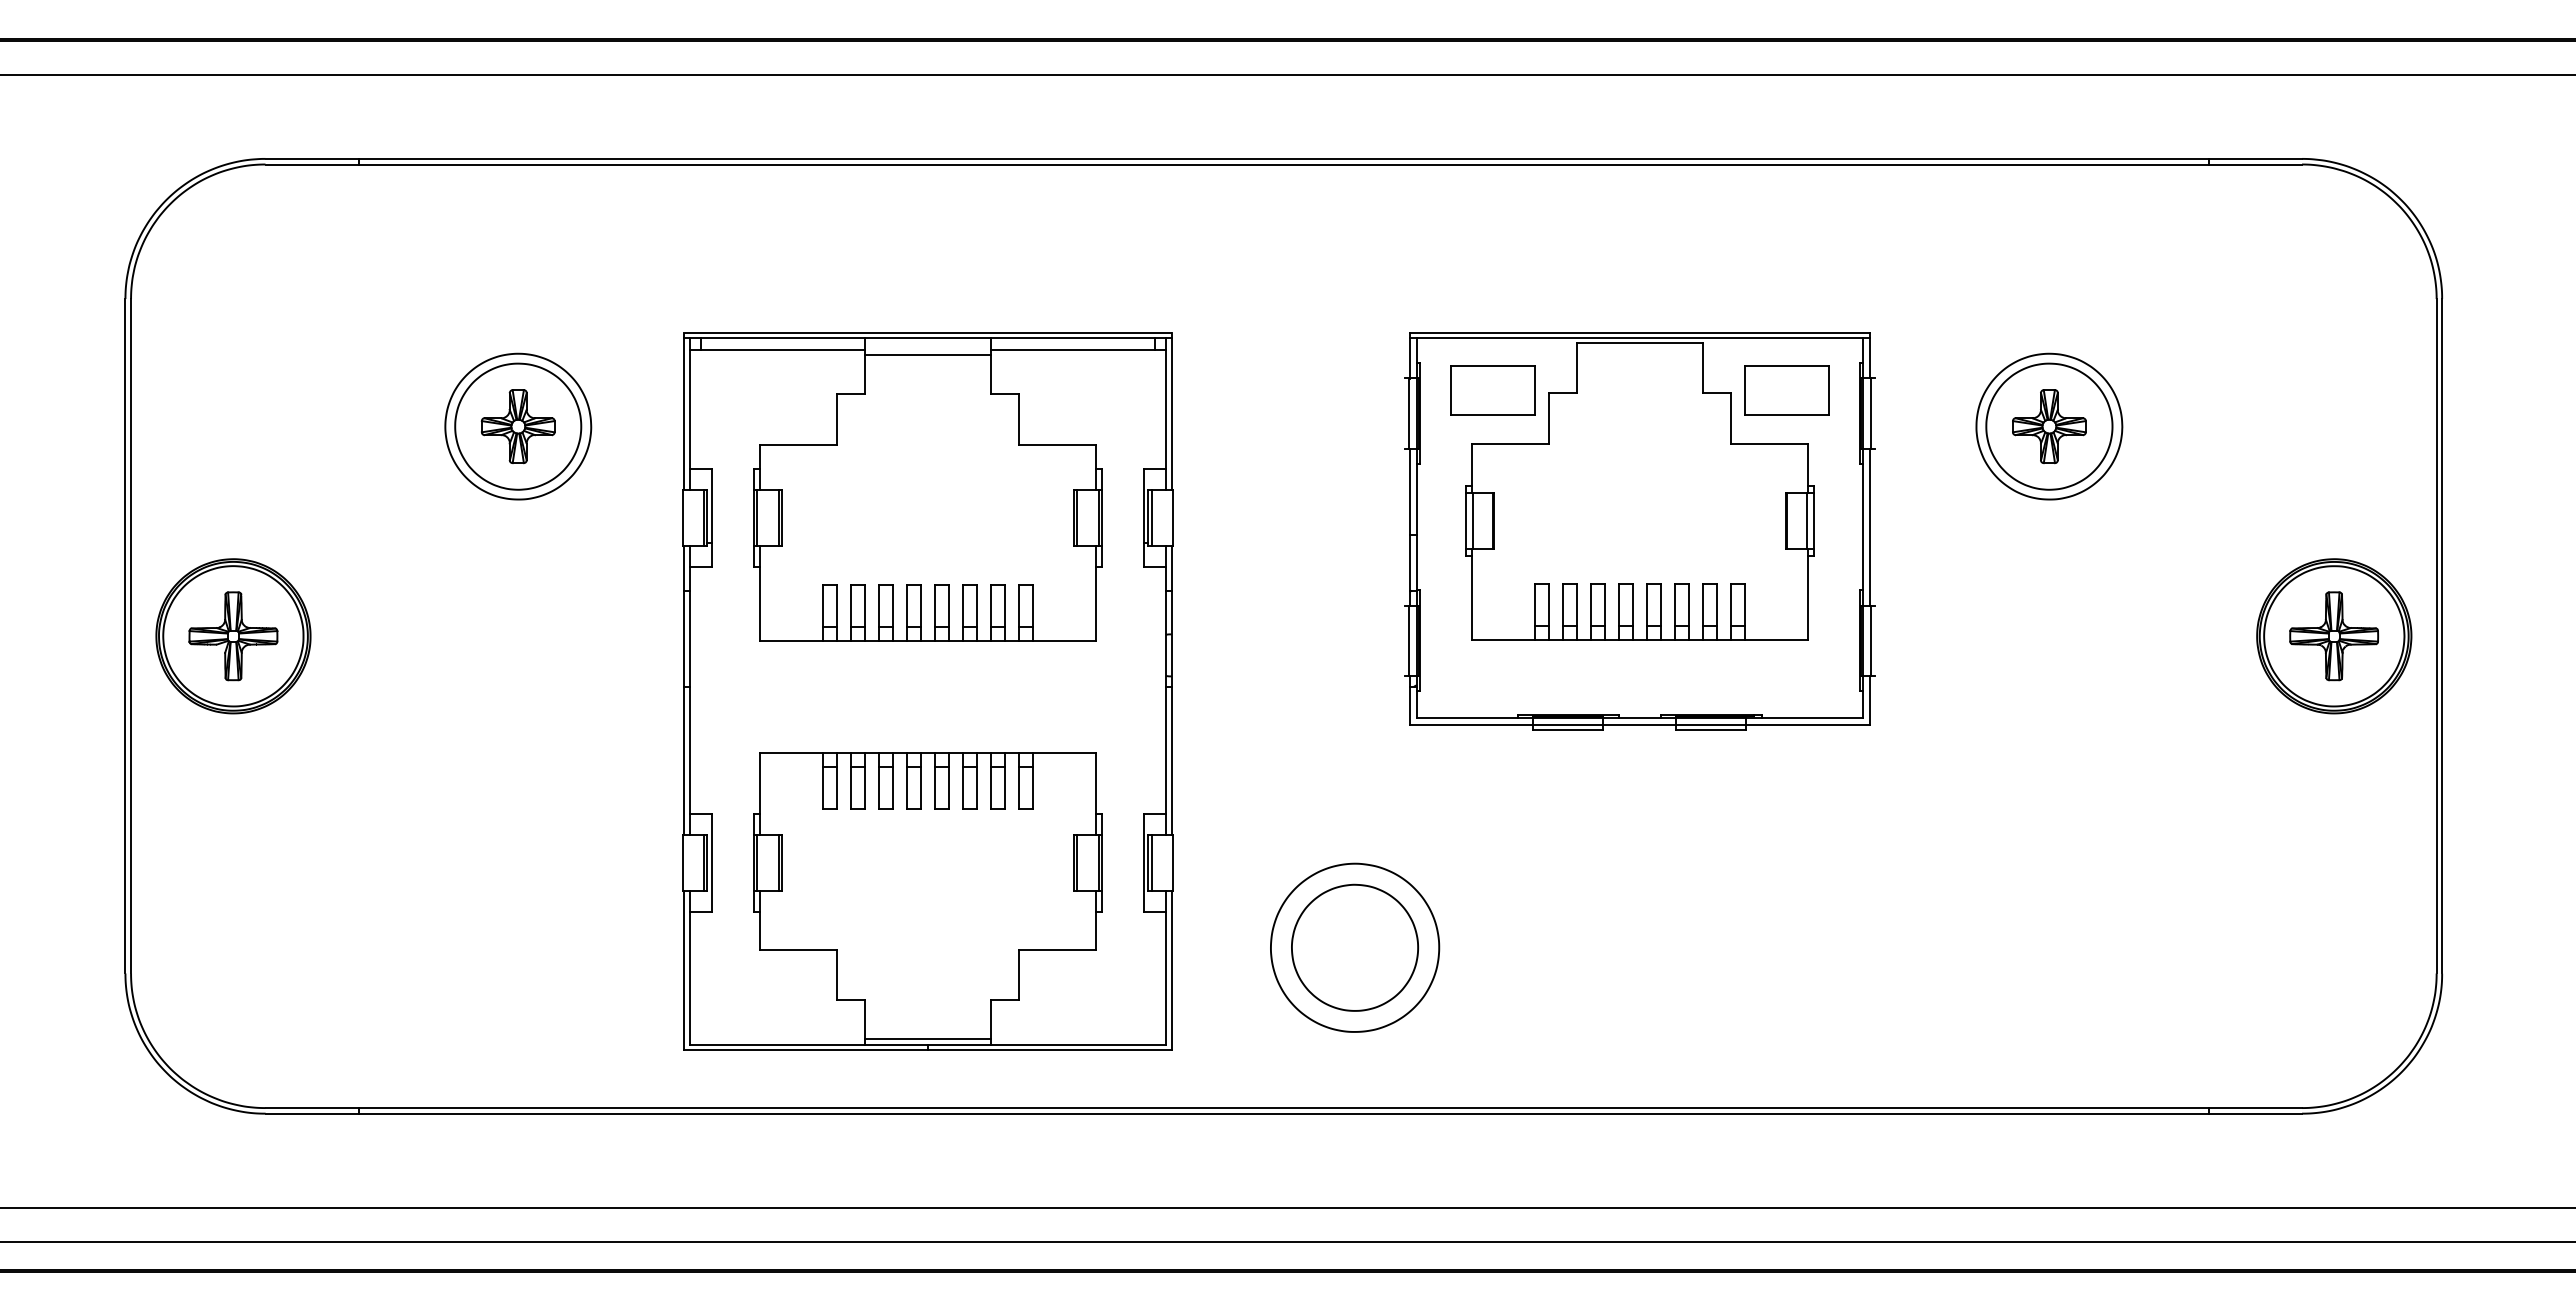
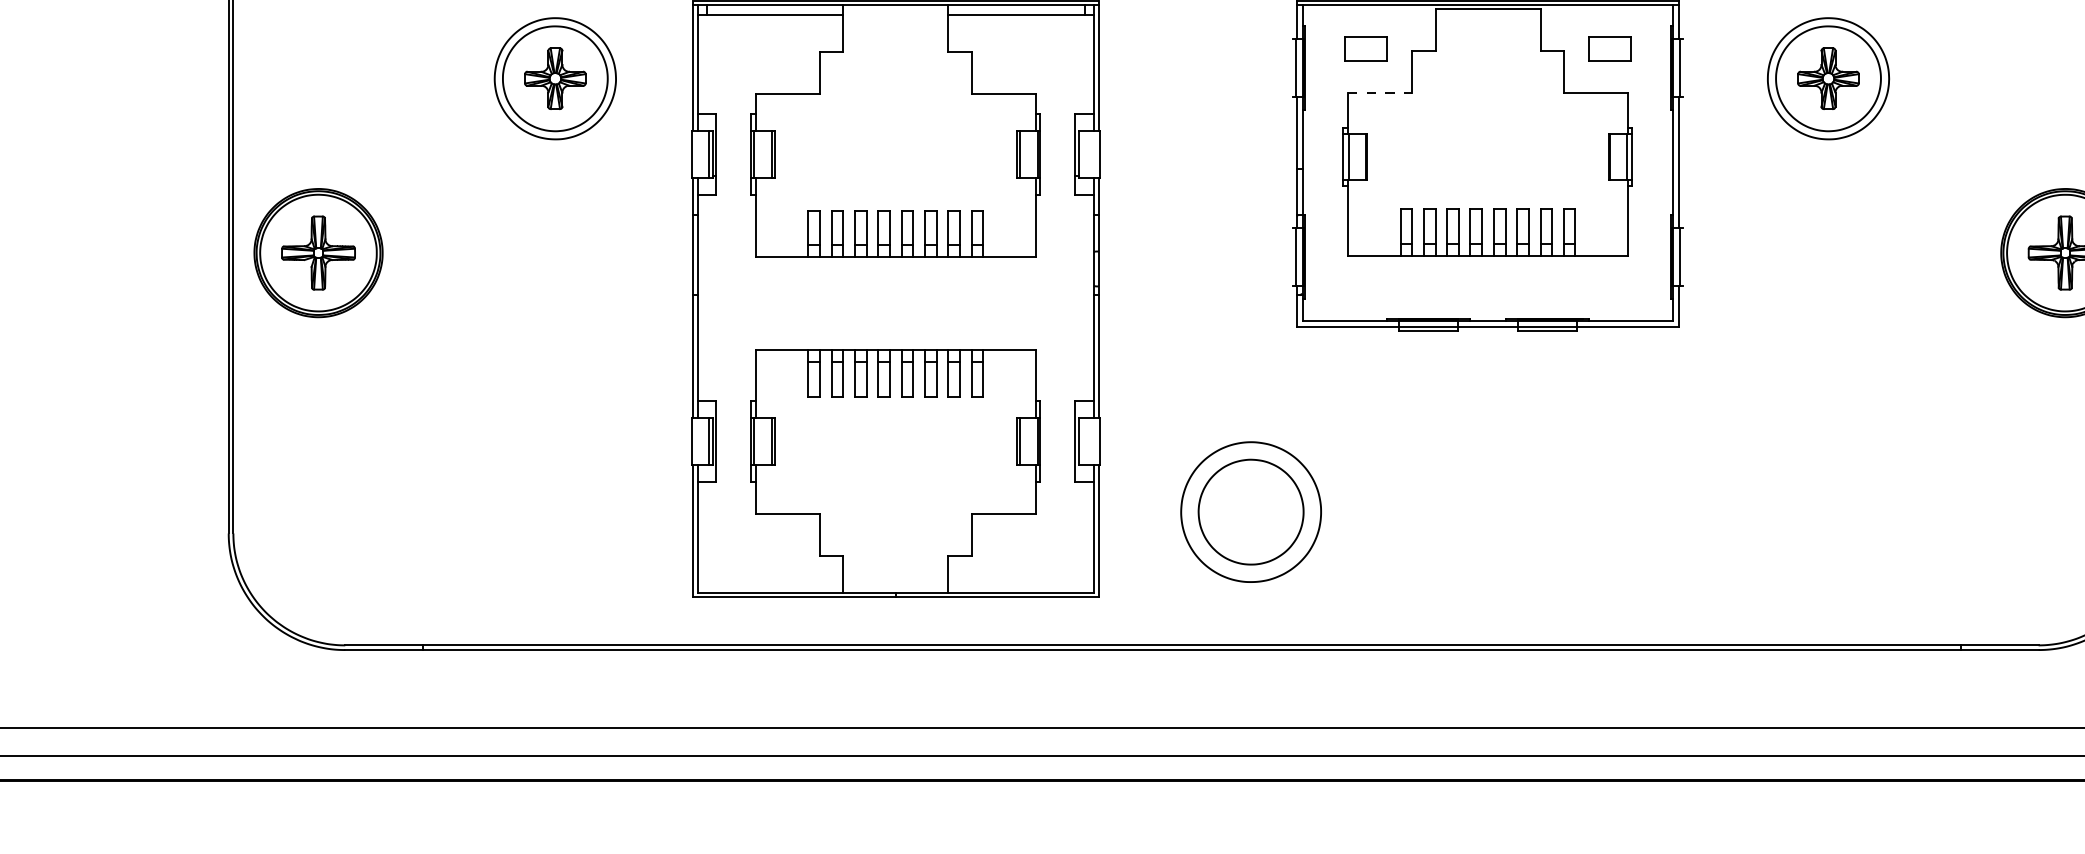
line: (927, 355) -> (895, 19), removed
part: (1492, 390) -> (1365, 48), size x0.6
part: (1786, 390) -> (1609, 48), size x0.6
line: (1510, 443) -> (1380, 92), solid -> dashed
line: (1152, 517) -> (1082, 154), removed
line: (1152, 862) -> (1082, 441), removed
line: (927, 1039) -> (895, 588), removed

